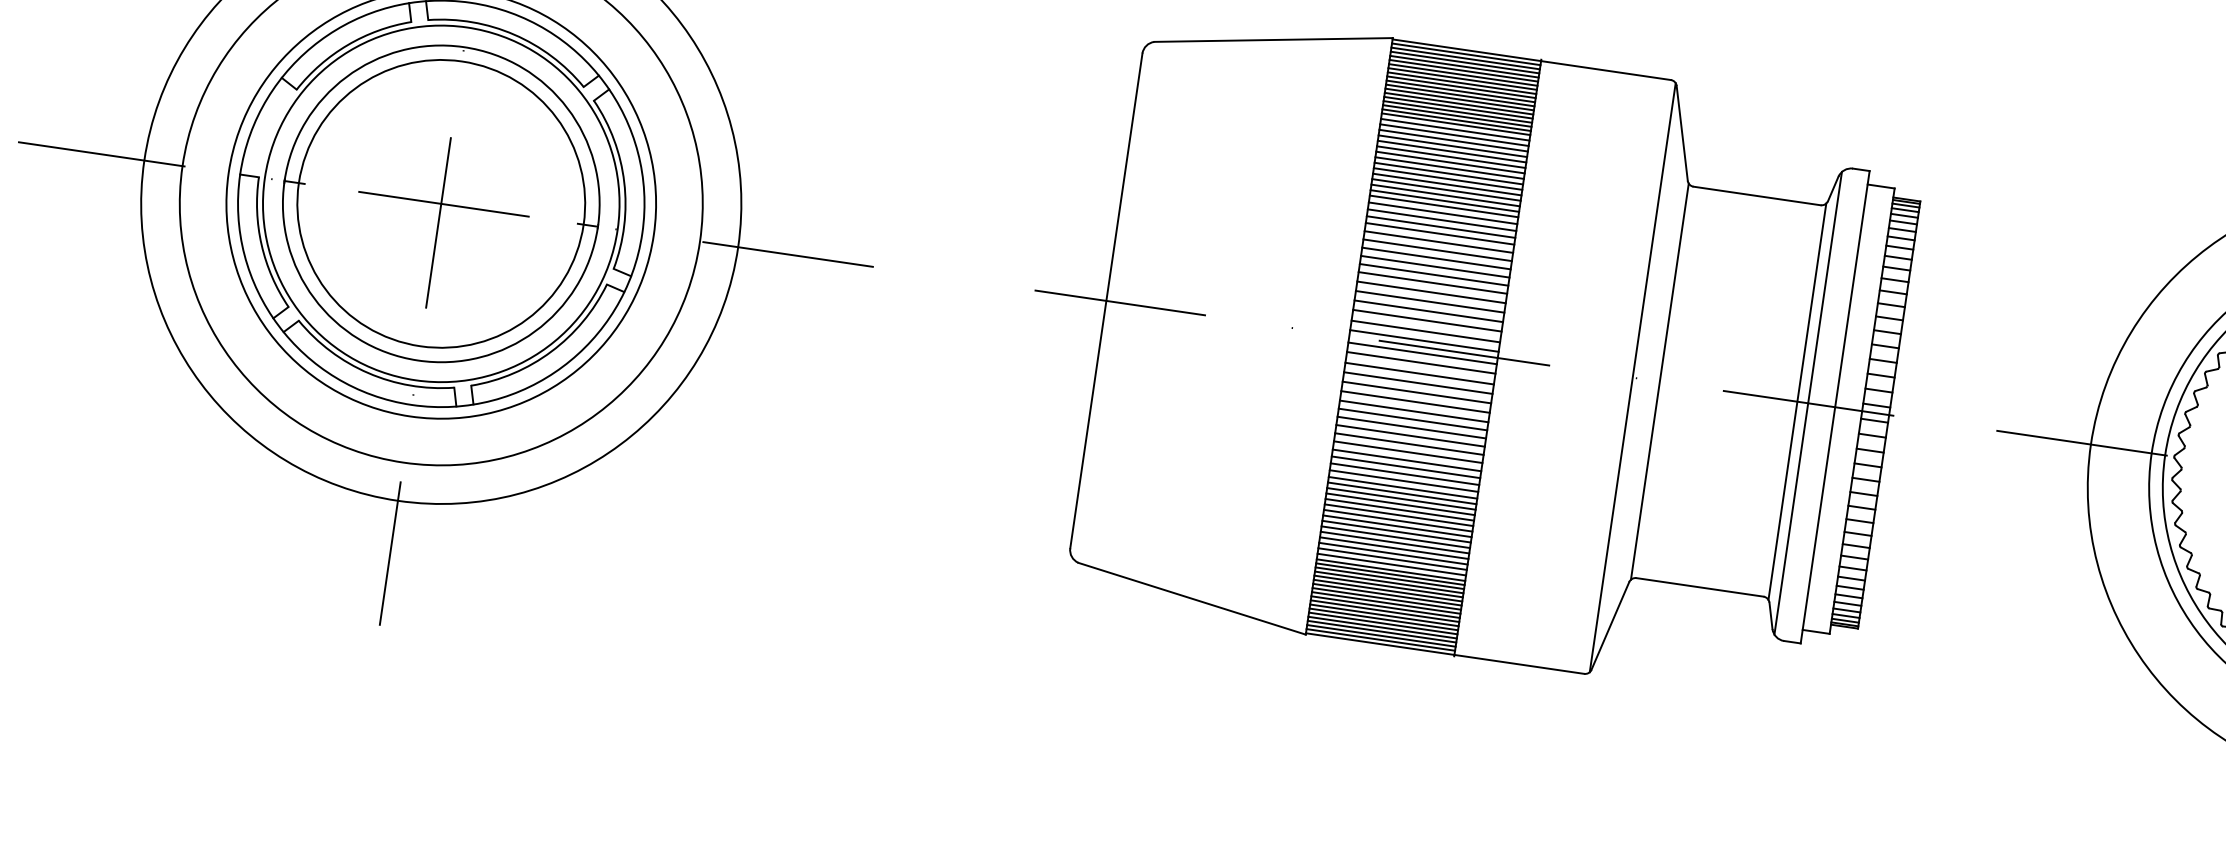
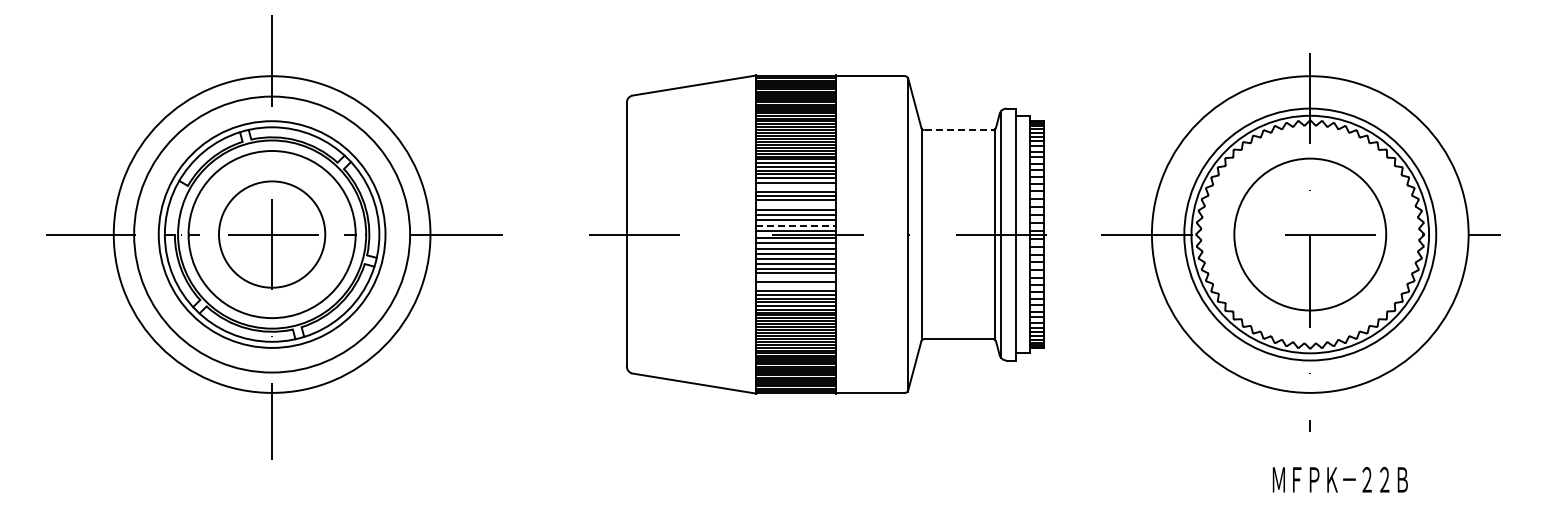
line: (1756, 196) -> (958, 130), solid -> dashed
circle: (441, 203) -> (272, 234), size x0.7
line: (1435, 258) -> (795, 187), removed
line: (1430, 292) -> (795, 205), removed
line: (1424, 331) -> (795, 226), solid -> dashed
line: (1410, 427) -> (795, 277), removed
line: (1408, 444) -> (795, 286), removed

